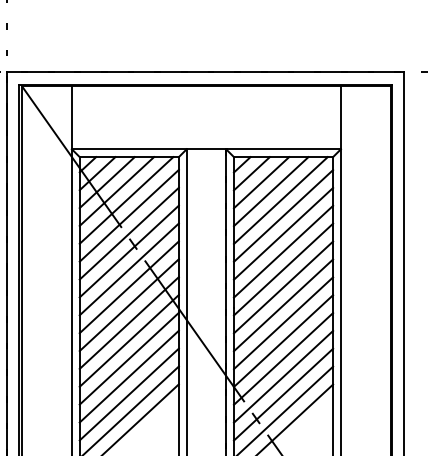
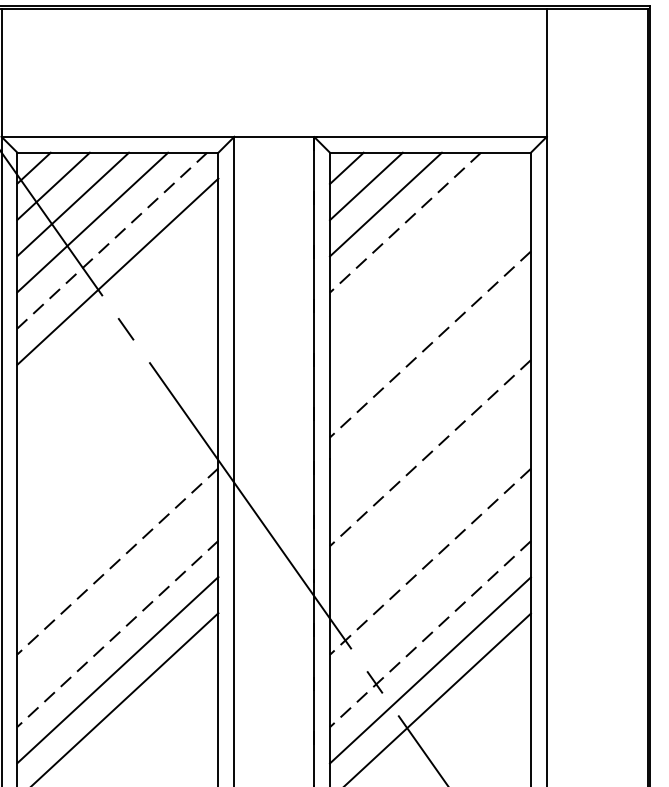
line: (271, 191) -> (406, 222), solid -> dashed
line: (126, 200) -> (112, 240), solid -> dashed
line: (280, 200) -> (424, 240), removed
line: (283, 215) -> (430, 271), removed
line: (128, 233) -> (116, 307), removed
line: (283, 233) -> (430, 307), removed
line: (128, 251) -> (116, 344), removed
line: (283, 251) -> (430, 344), solid -> dashed
line: (128, 269) -> (116, 380), removed
line: (283, 269) -> (430, 380), removed
line: (128, 287) -> (116, 416), removed
line: (283, 287) -> (430, 416), removed
line: (128, 305) -> (116, 453), removed
line: (283, 305) -> (430, 453), solid -> dashed
line: (128, 322) -> (116, 487), removed
line: (283, 323) -> (430, 489), removed
line: (128, 340) -> (116, 524), removed
line: (283, 340) -> (430, 524), removed
line: (129, 358) -> (118, 560), solid -> dashed
line: (283, 358) -> (430, 560), solid -> dashed
line: (128, 376) -> (116, 597), removed
line: (283, 376) -> (430, 597), removed
line: (129, 394) -> (118, 633), solid -> dashed
line: (283, 394) -> (430, 633), solid -> dashed

